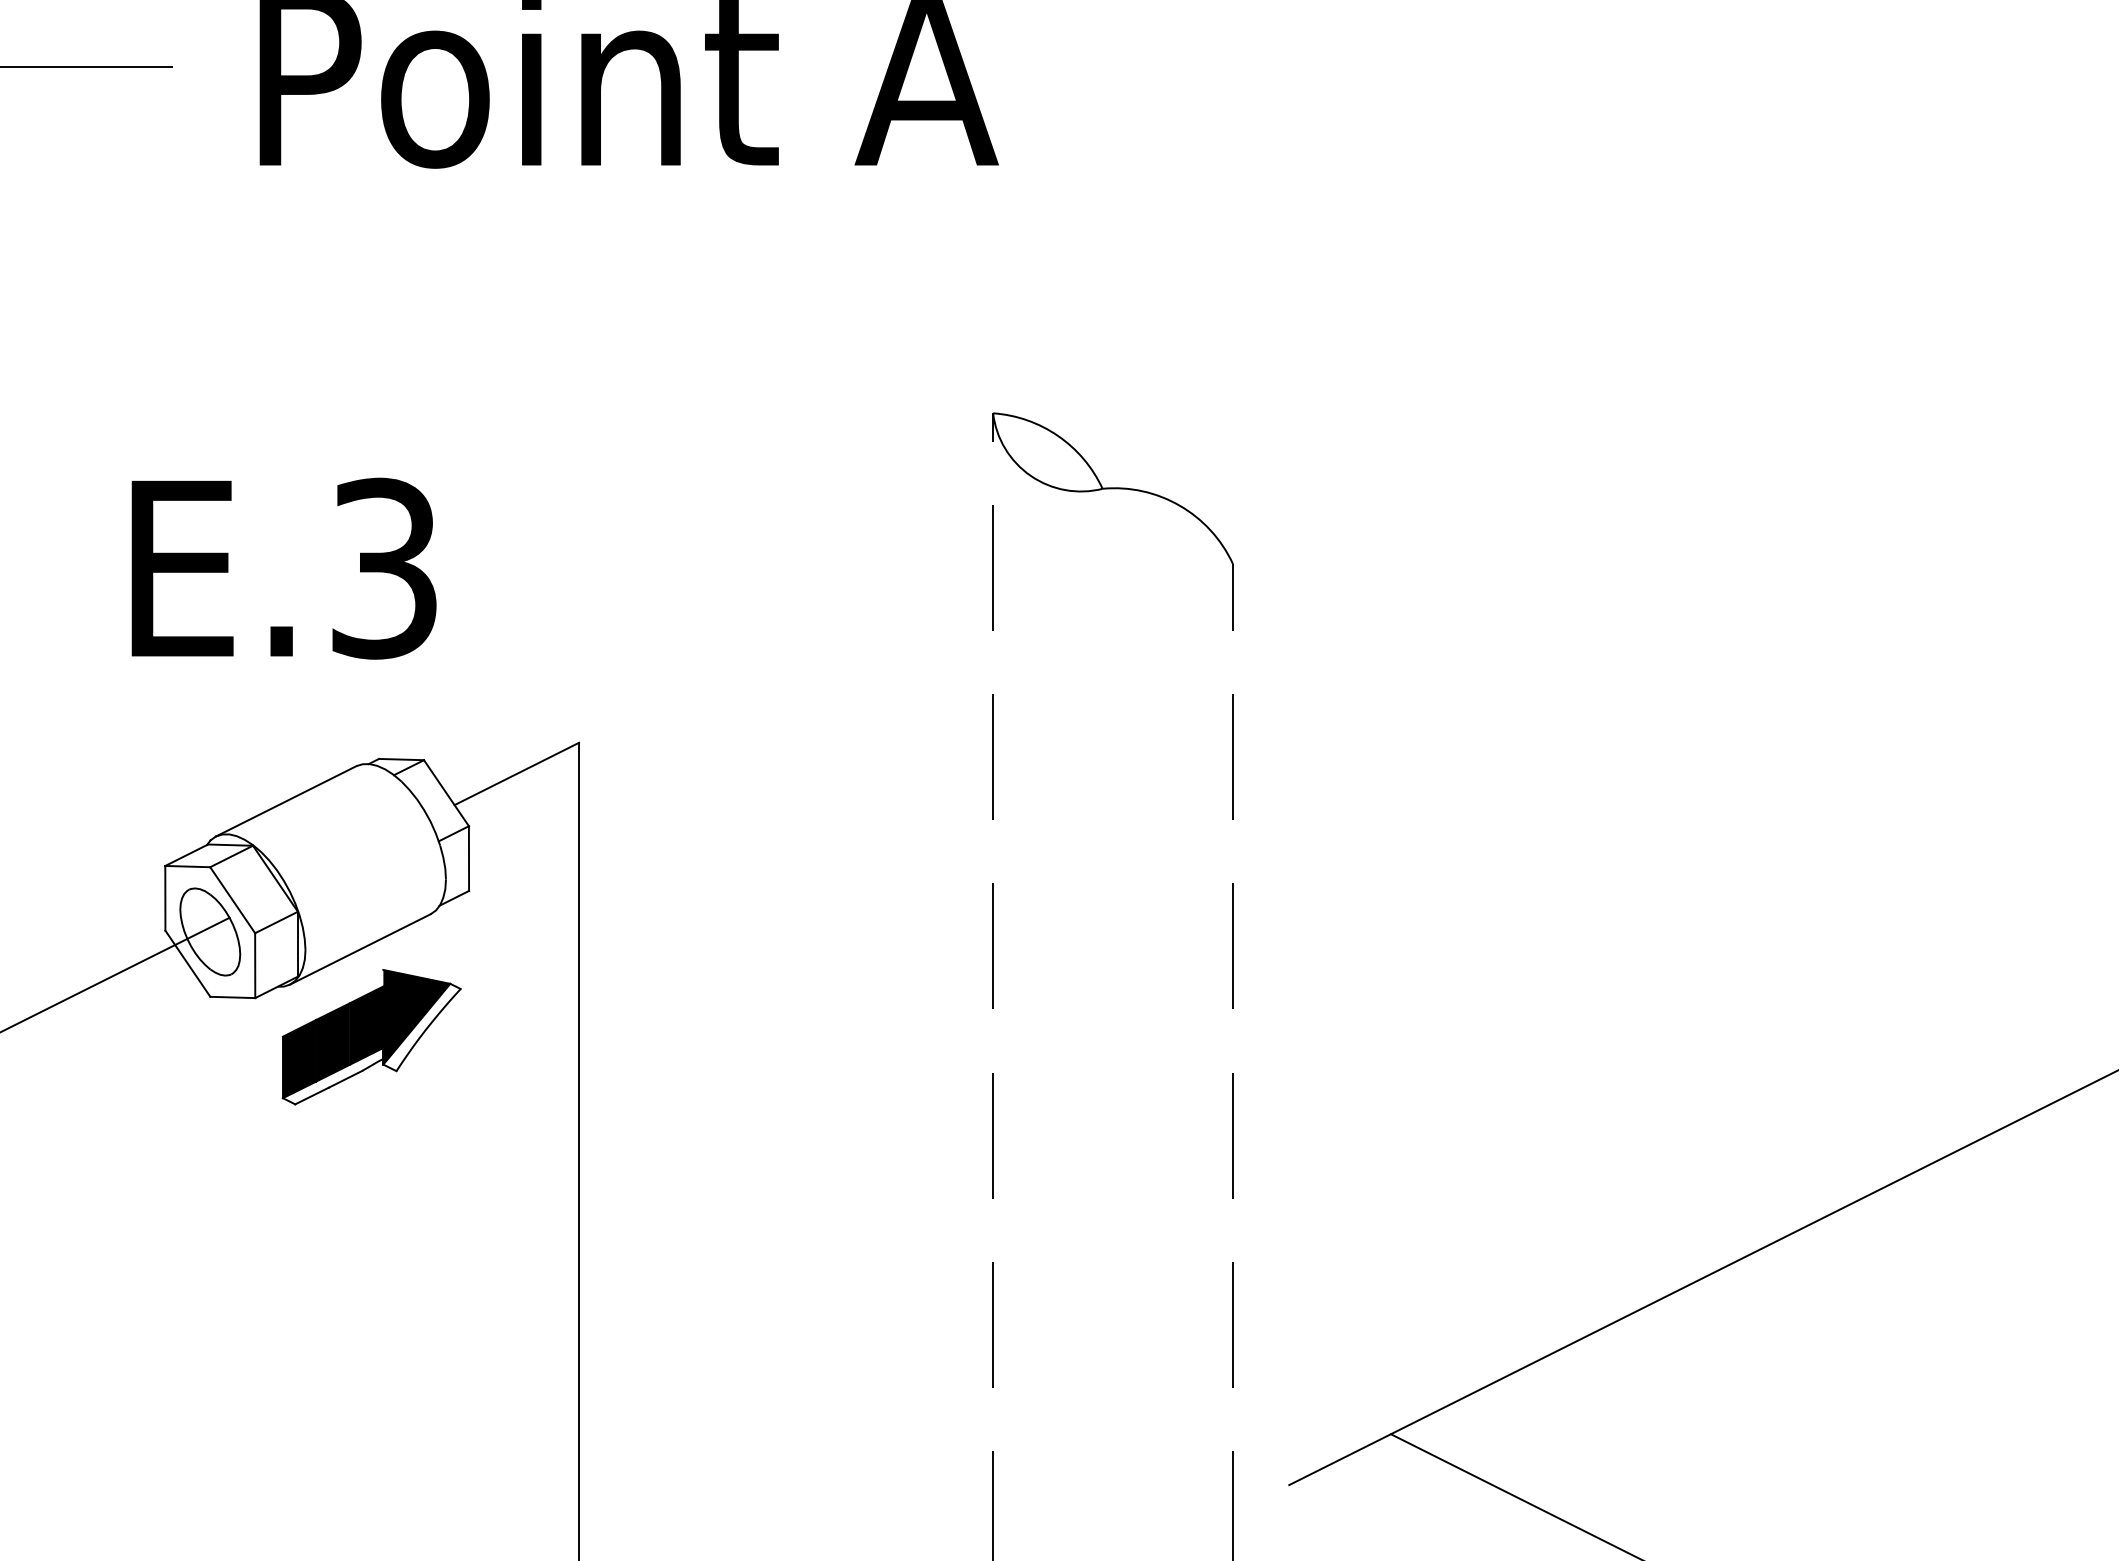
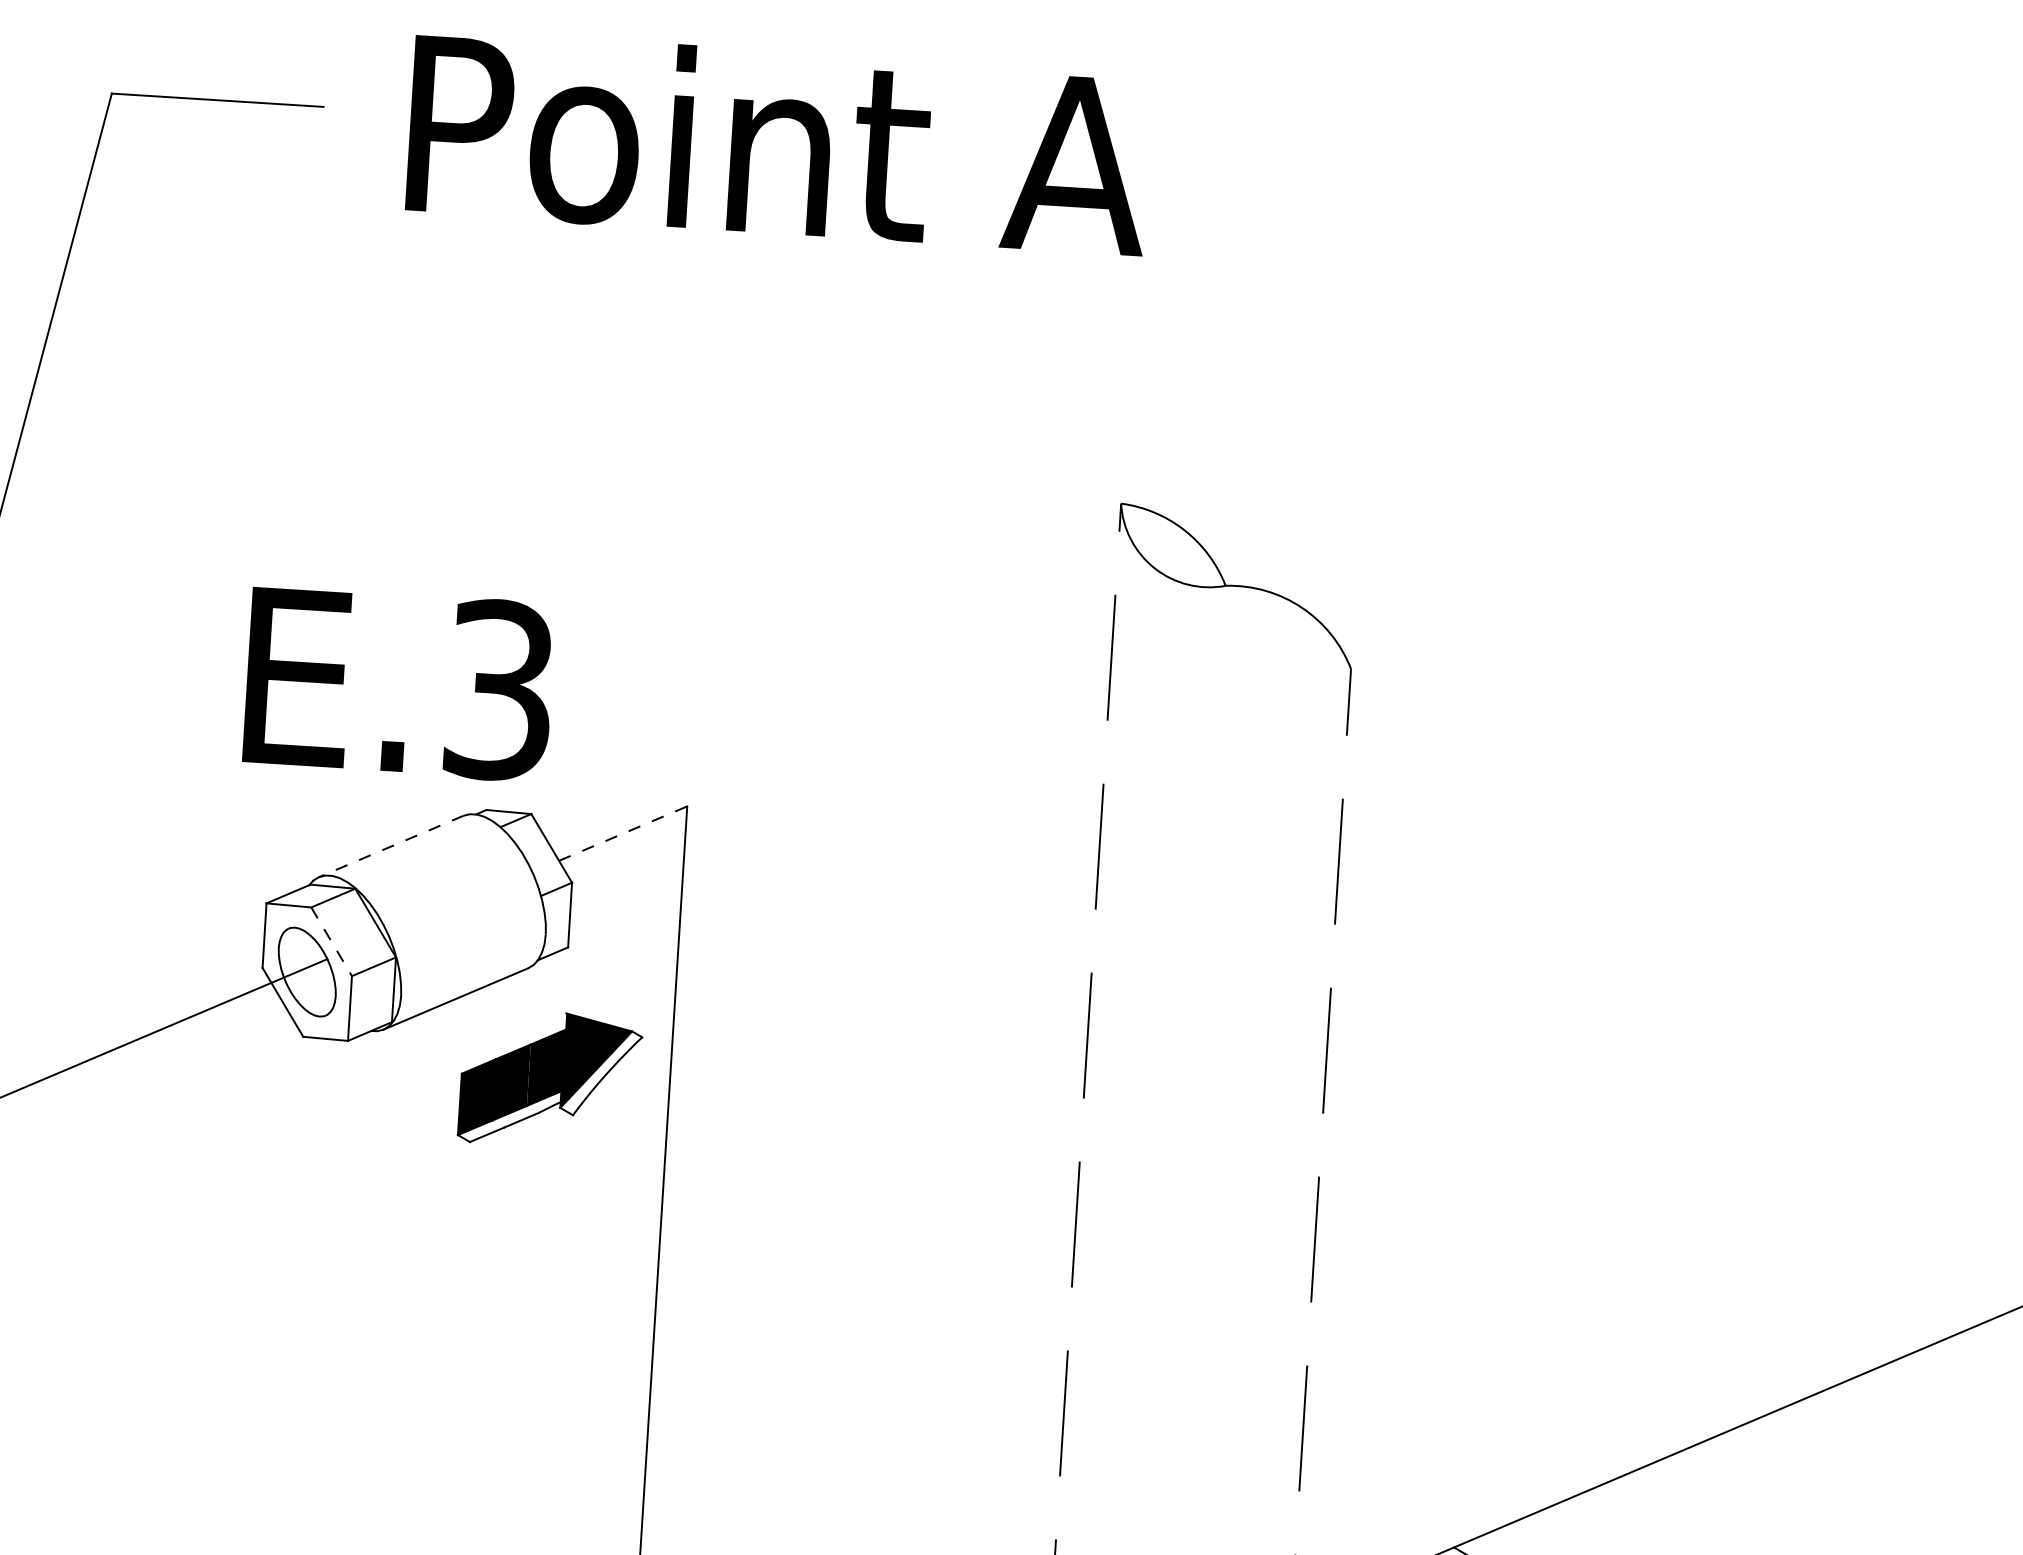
text: (283, 568) -> (398, 683), moved
line: (516, 773) -> (622, 833), solid -> dashed
line: (286, 801) -> (391, 846), solid -> dashed
line: (232, 900) -> (331, 942), solid -> dashed
part: (371, 1037) -> (550, 1080), moved

